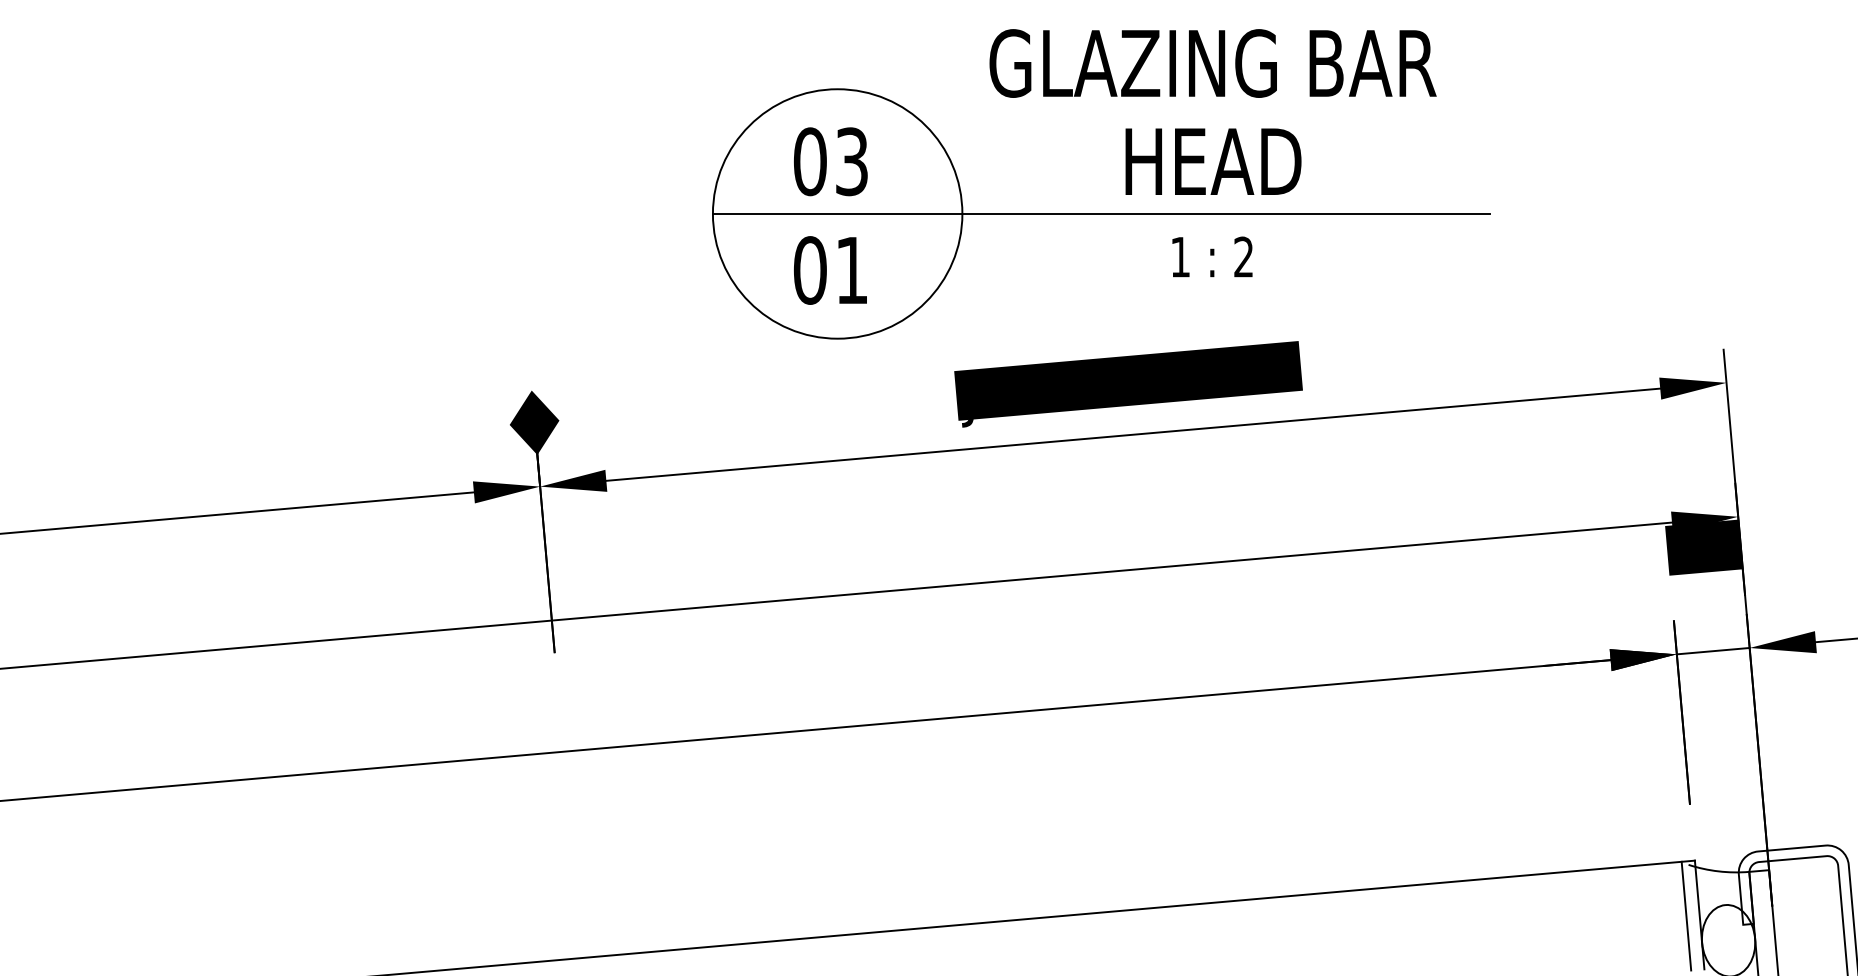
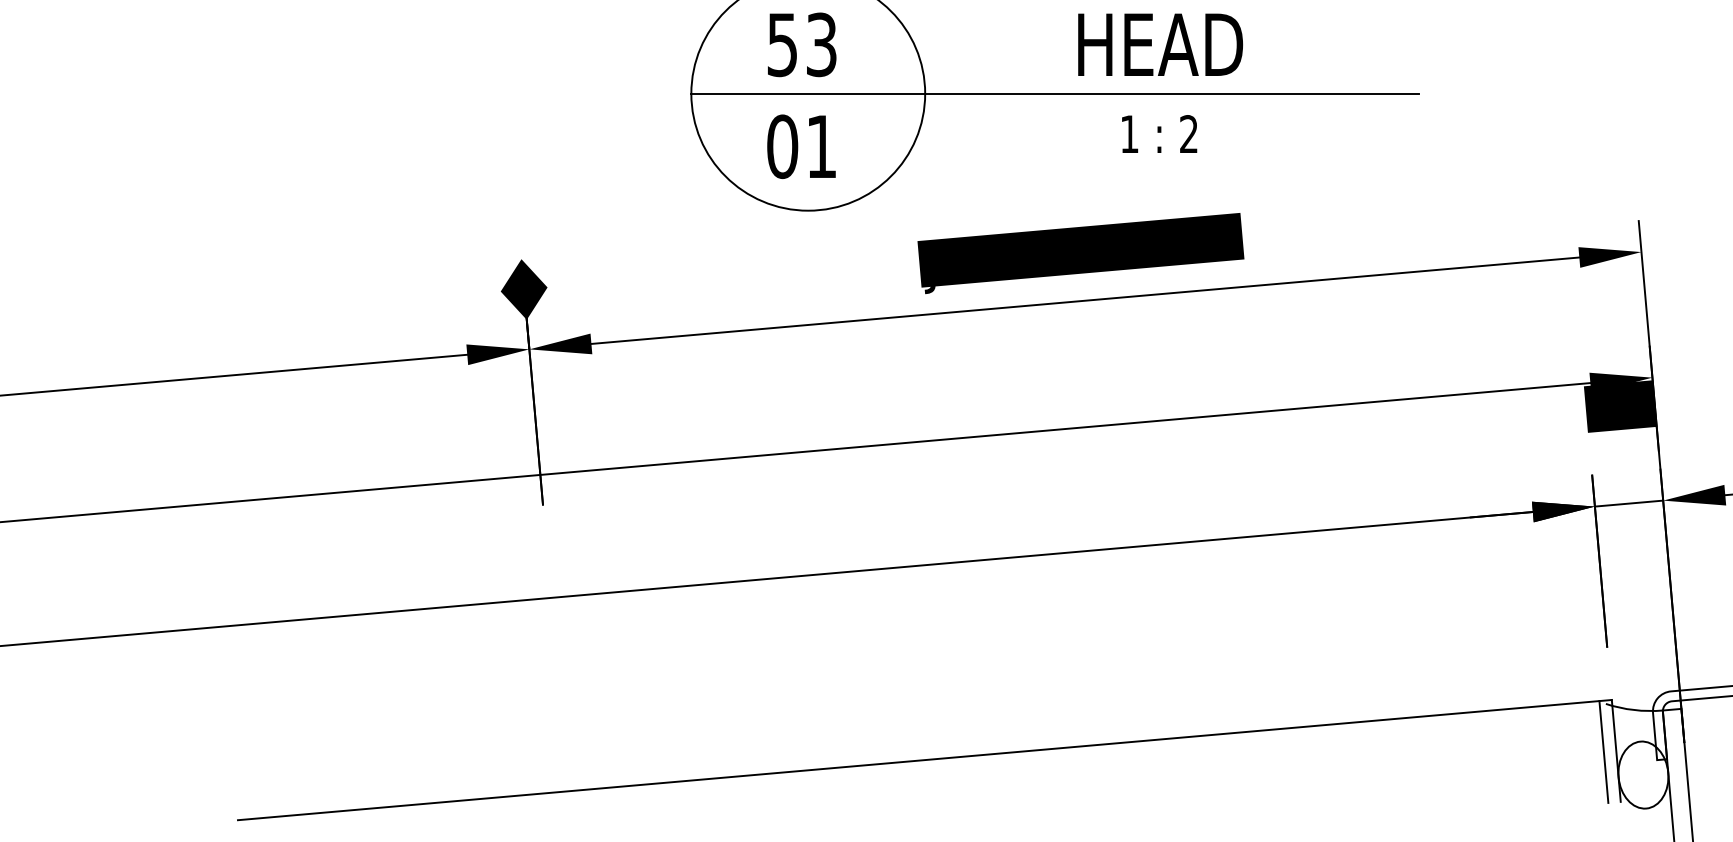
text: (809, 161) -> (781, 44), 03 -> 53

